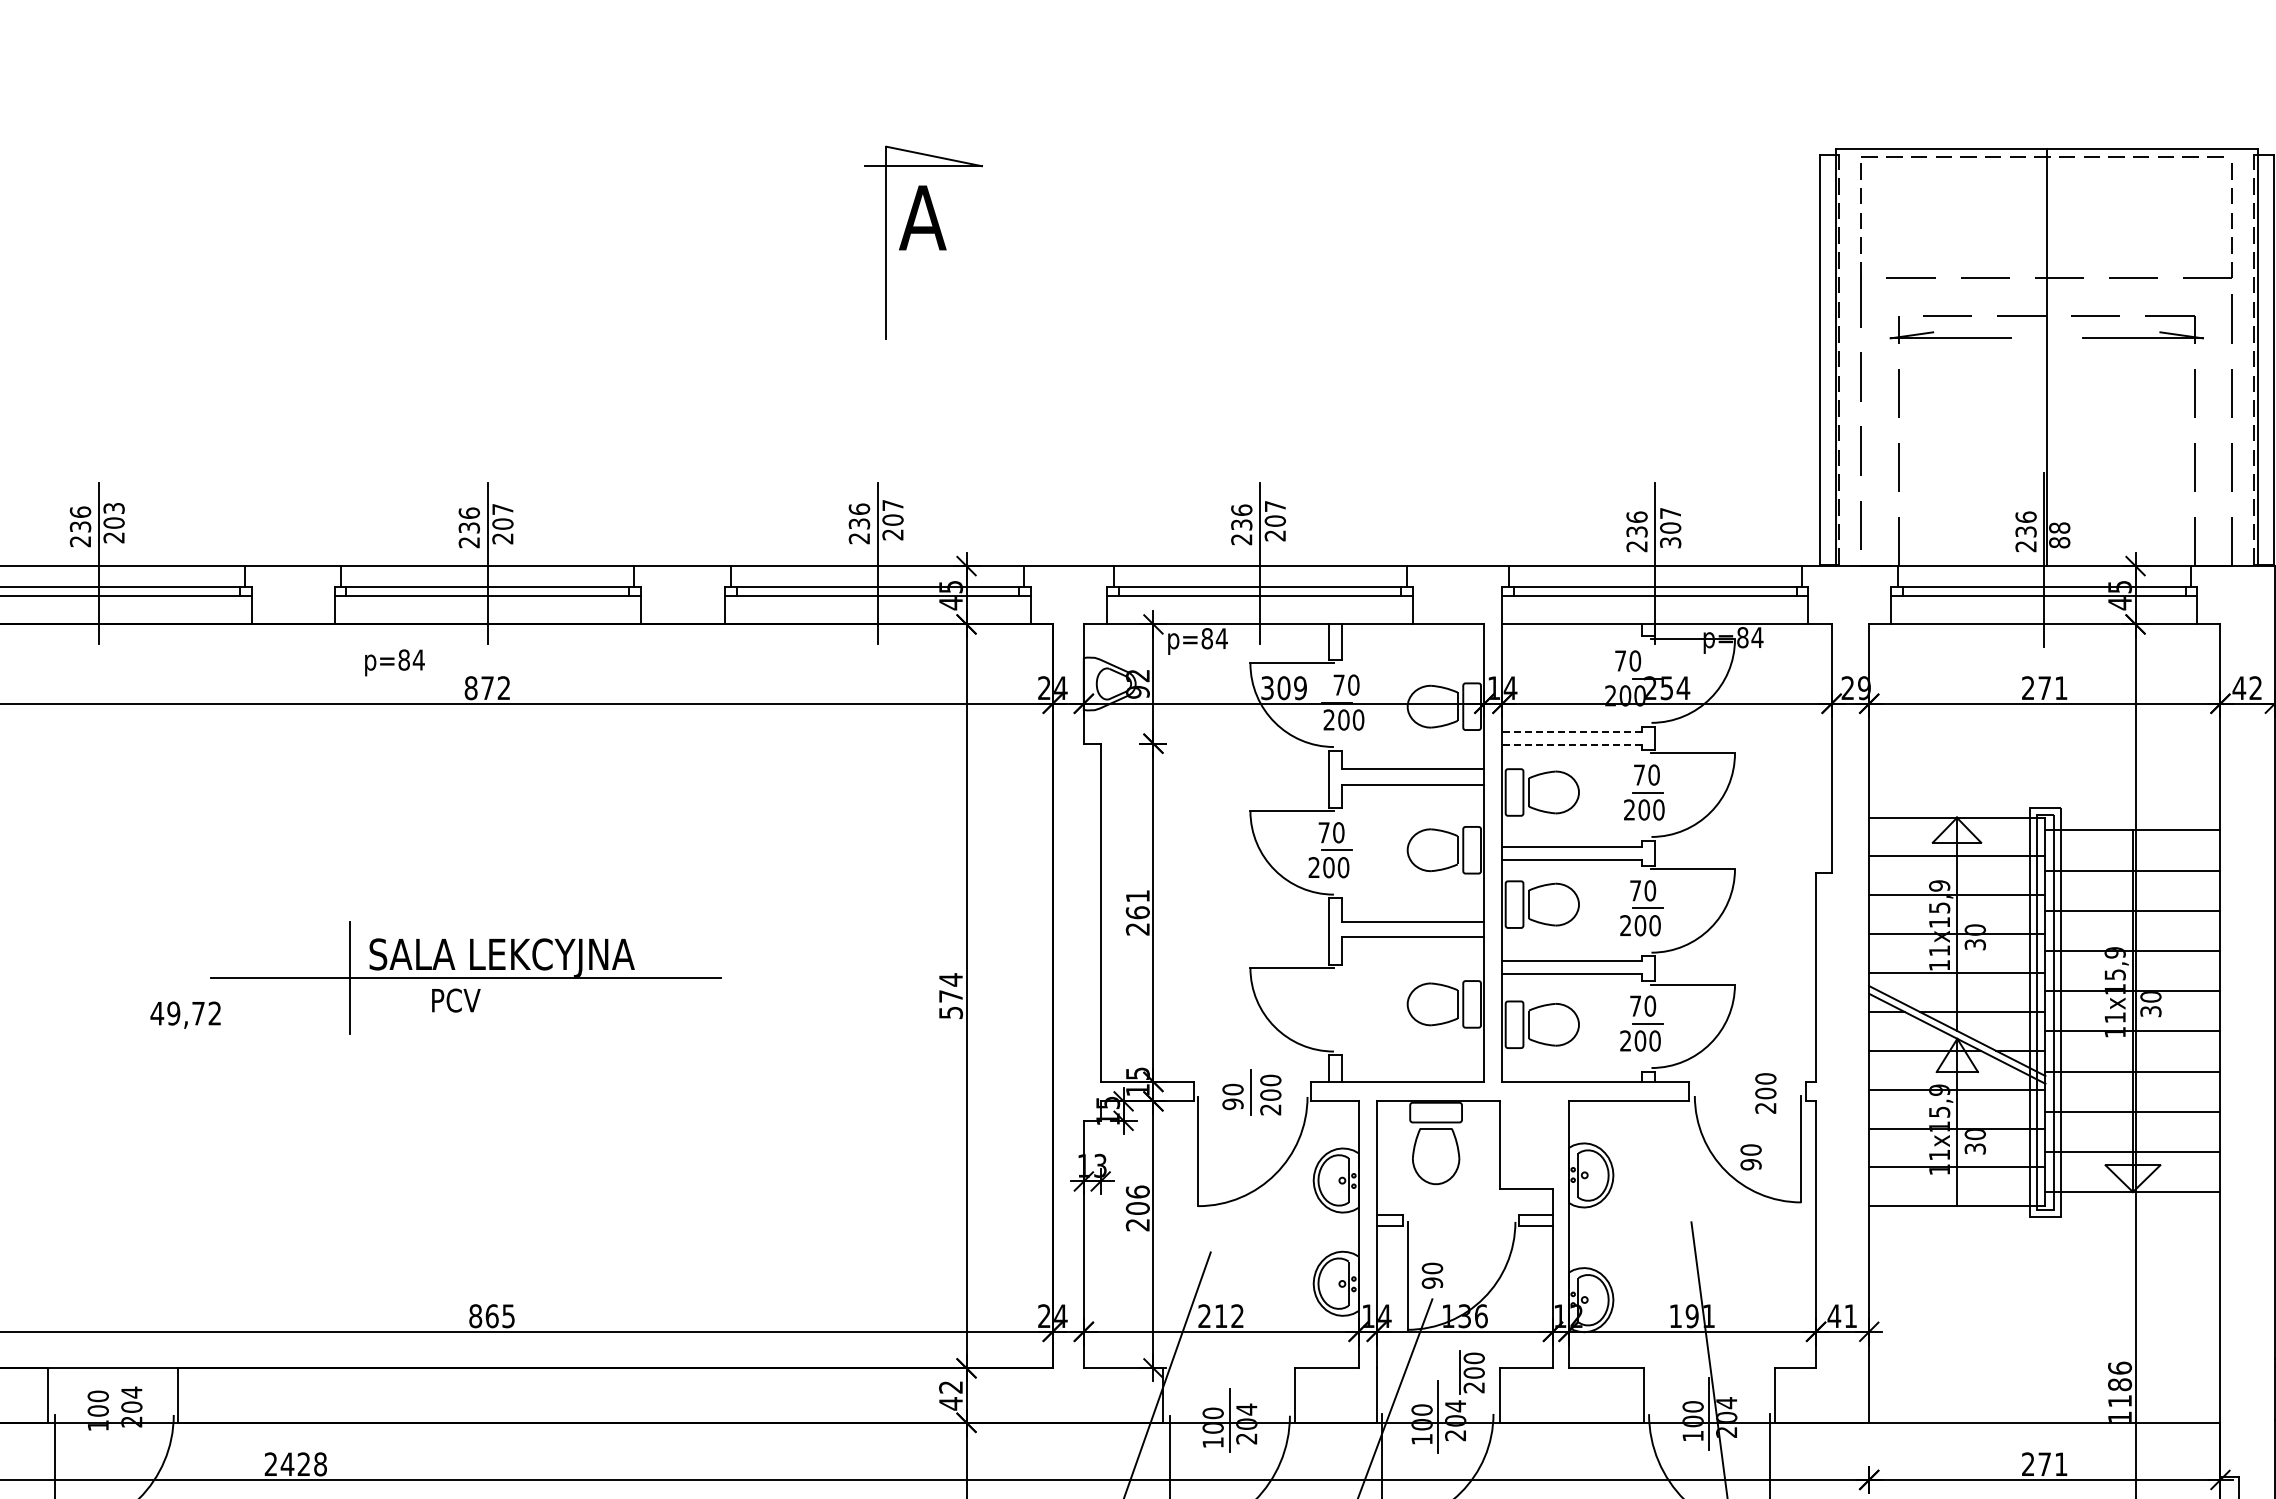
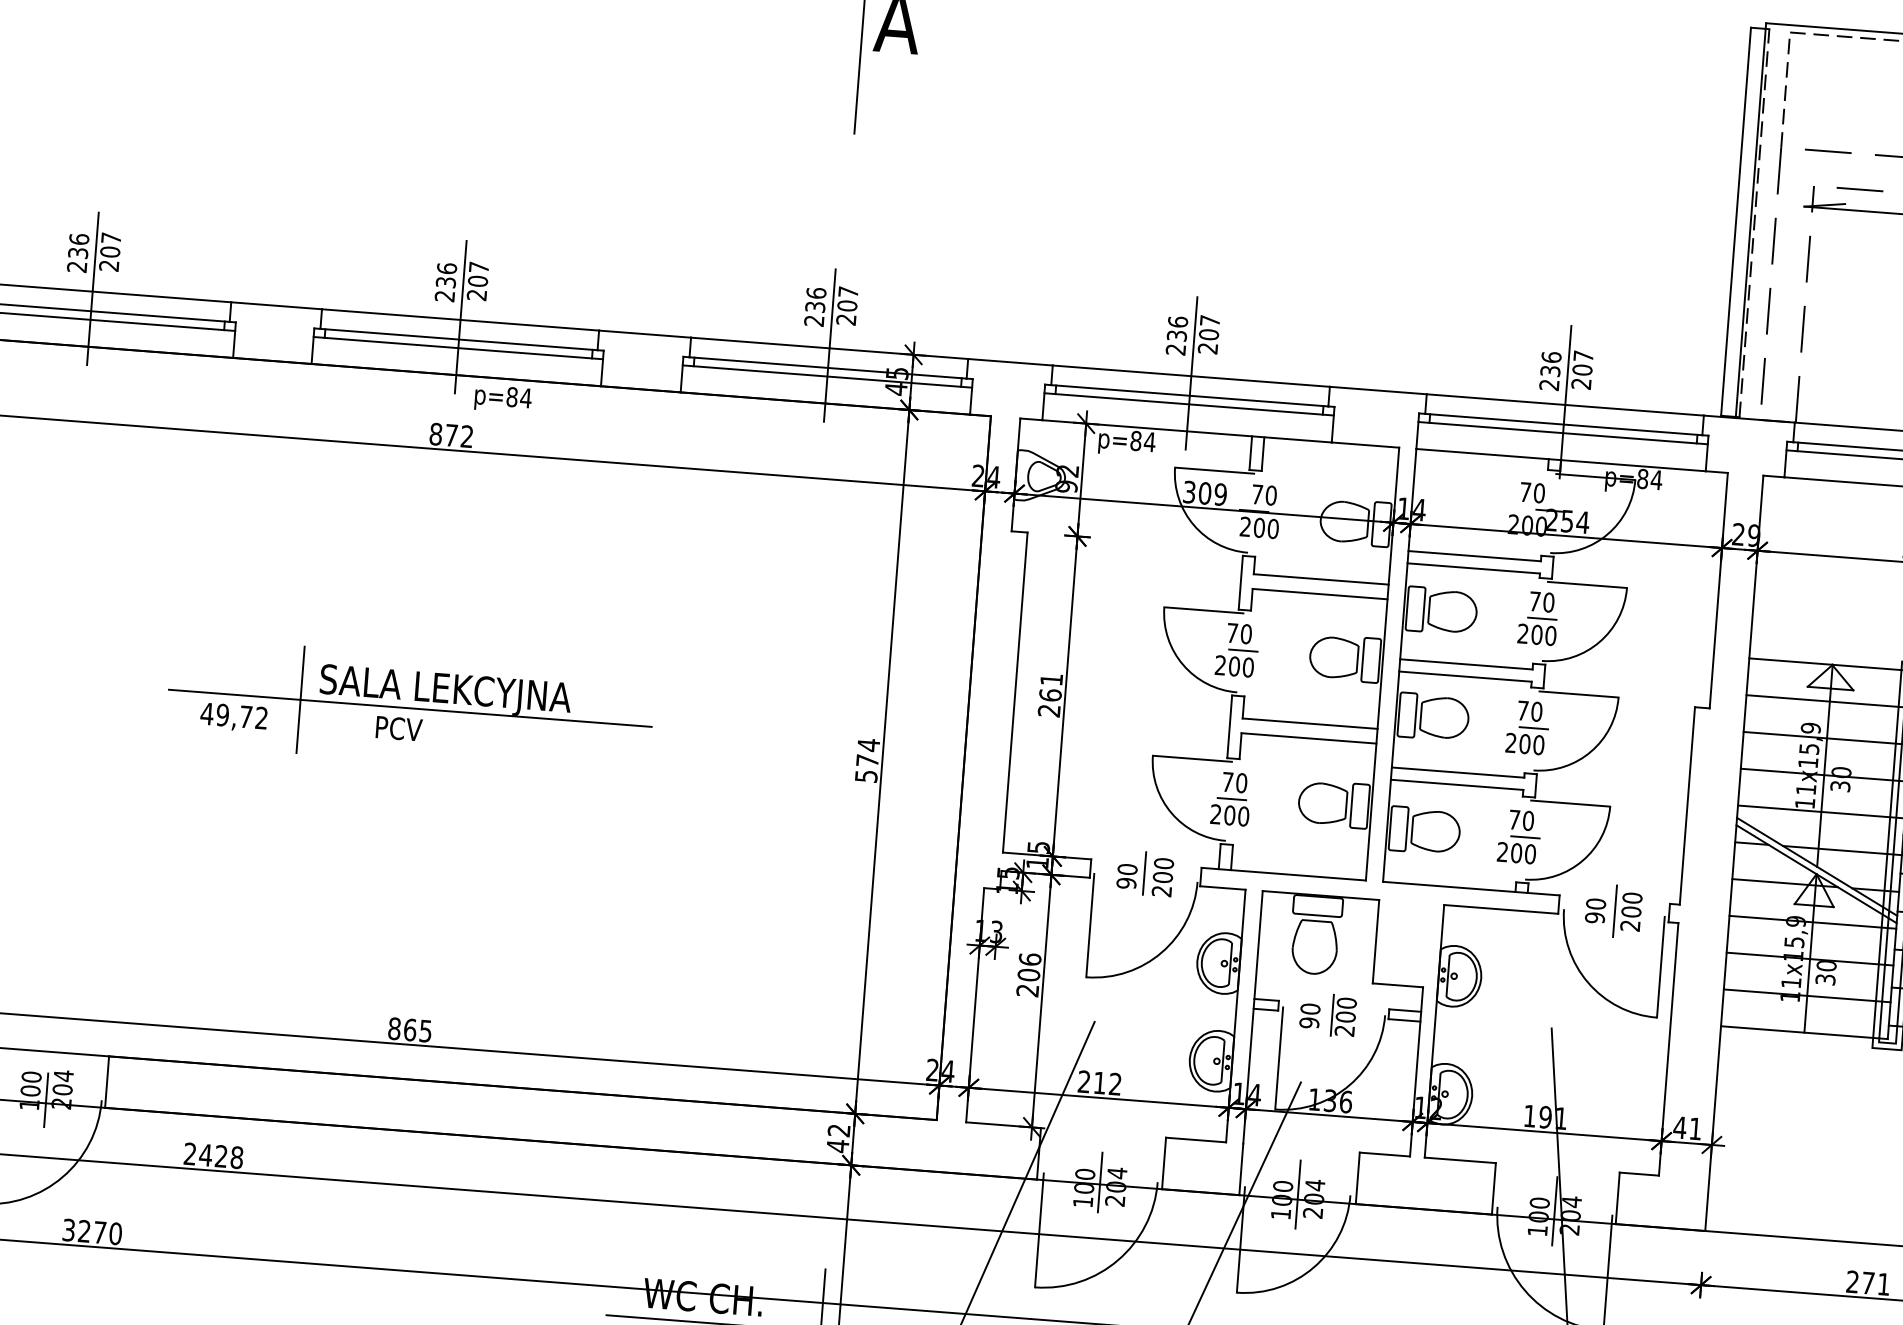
text: (113, 508) -> (110, 238), 203 -> 207
text: (1670, 542) -> (1581, 383), 307 -> 207
text: (394, 662) -> (502, 398), moved
line: (1572, 732) -> (1474, 556), dashed -> solid
line: (1572, 745) -> (1473, 568), dashed -> solid
part: (1335, 1007) -> (1230, 799), added
text: (185, 1014) -> (233, 716), moved
line: (1748, 1093) -> (1615, 910), added
text: (1750, 1157) -> (1595, 911), moved
text: (1432, 1275) -> (1310, 1015), moved
part: (1471, 1372) -> (1343, 1016), moved
line: (115, 1419) -> (46, 1100), added

